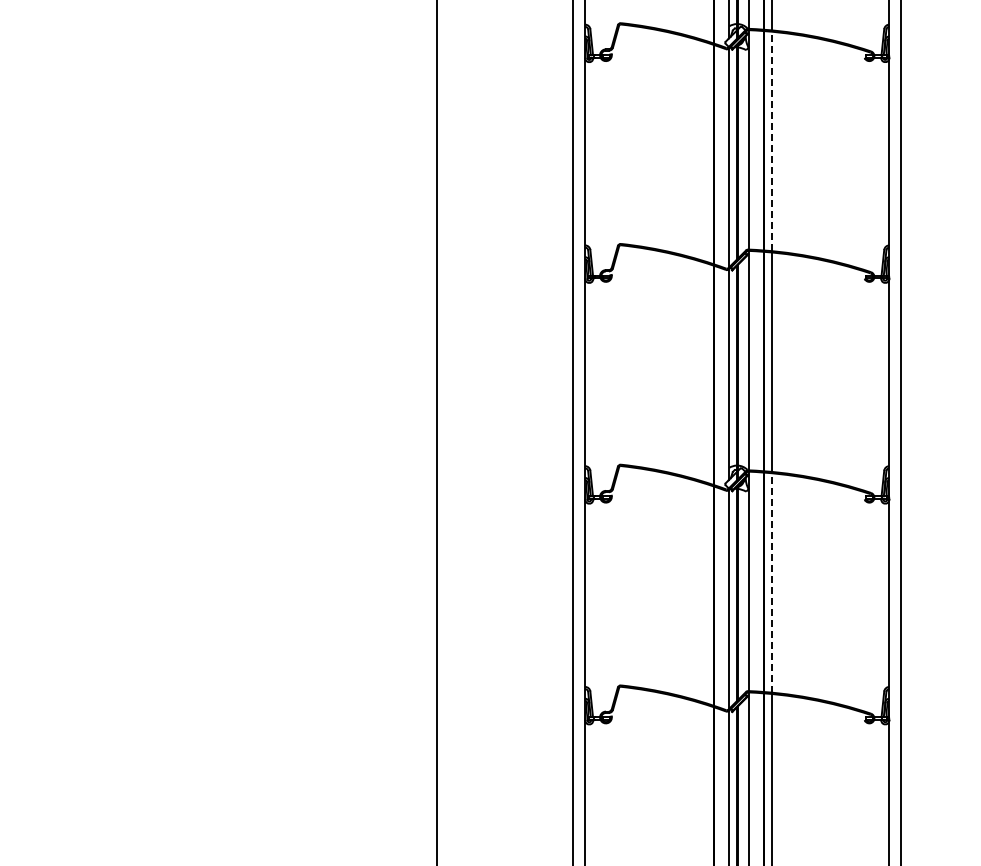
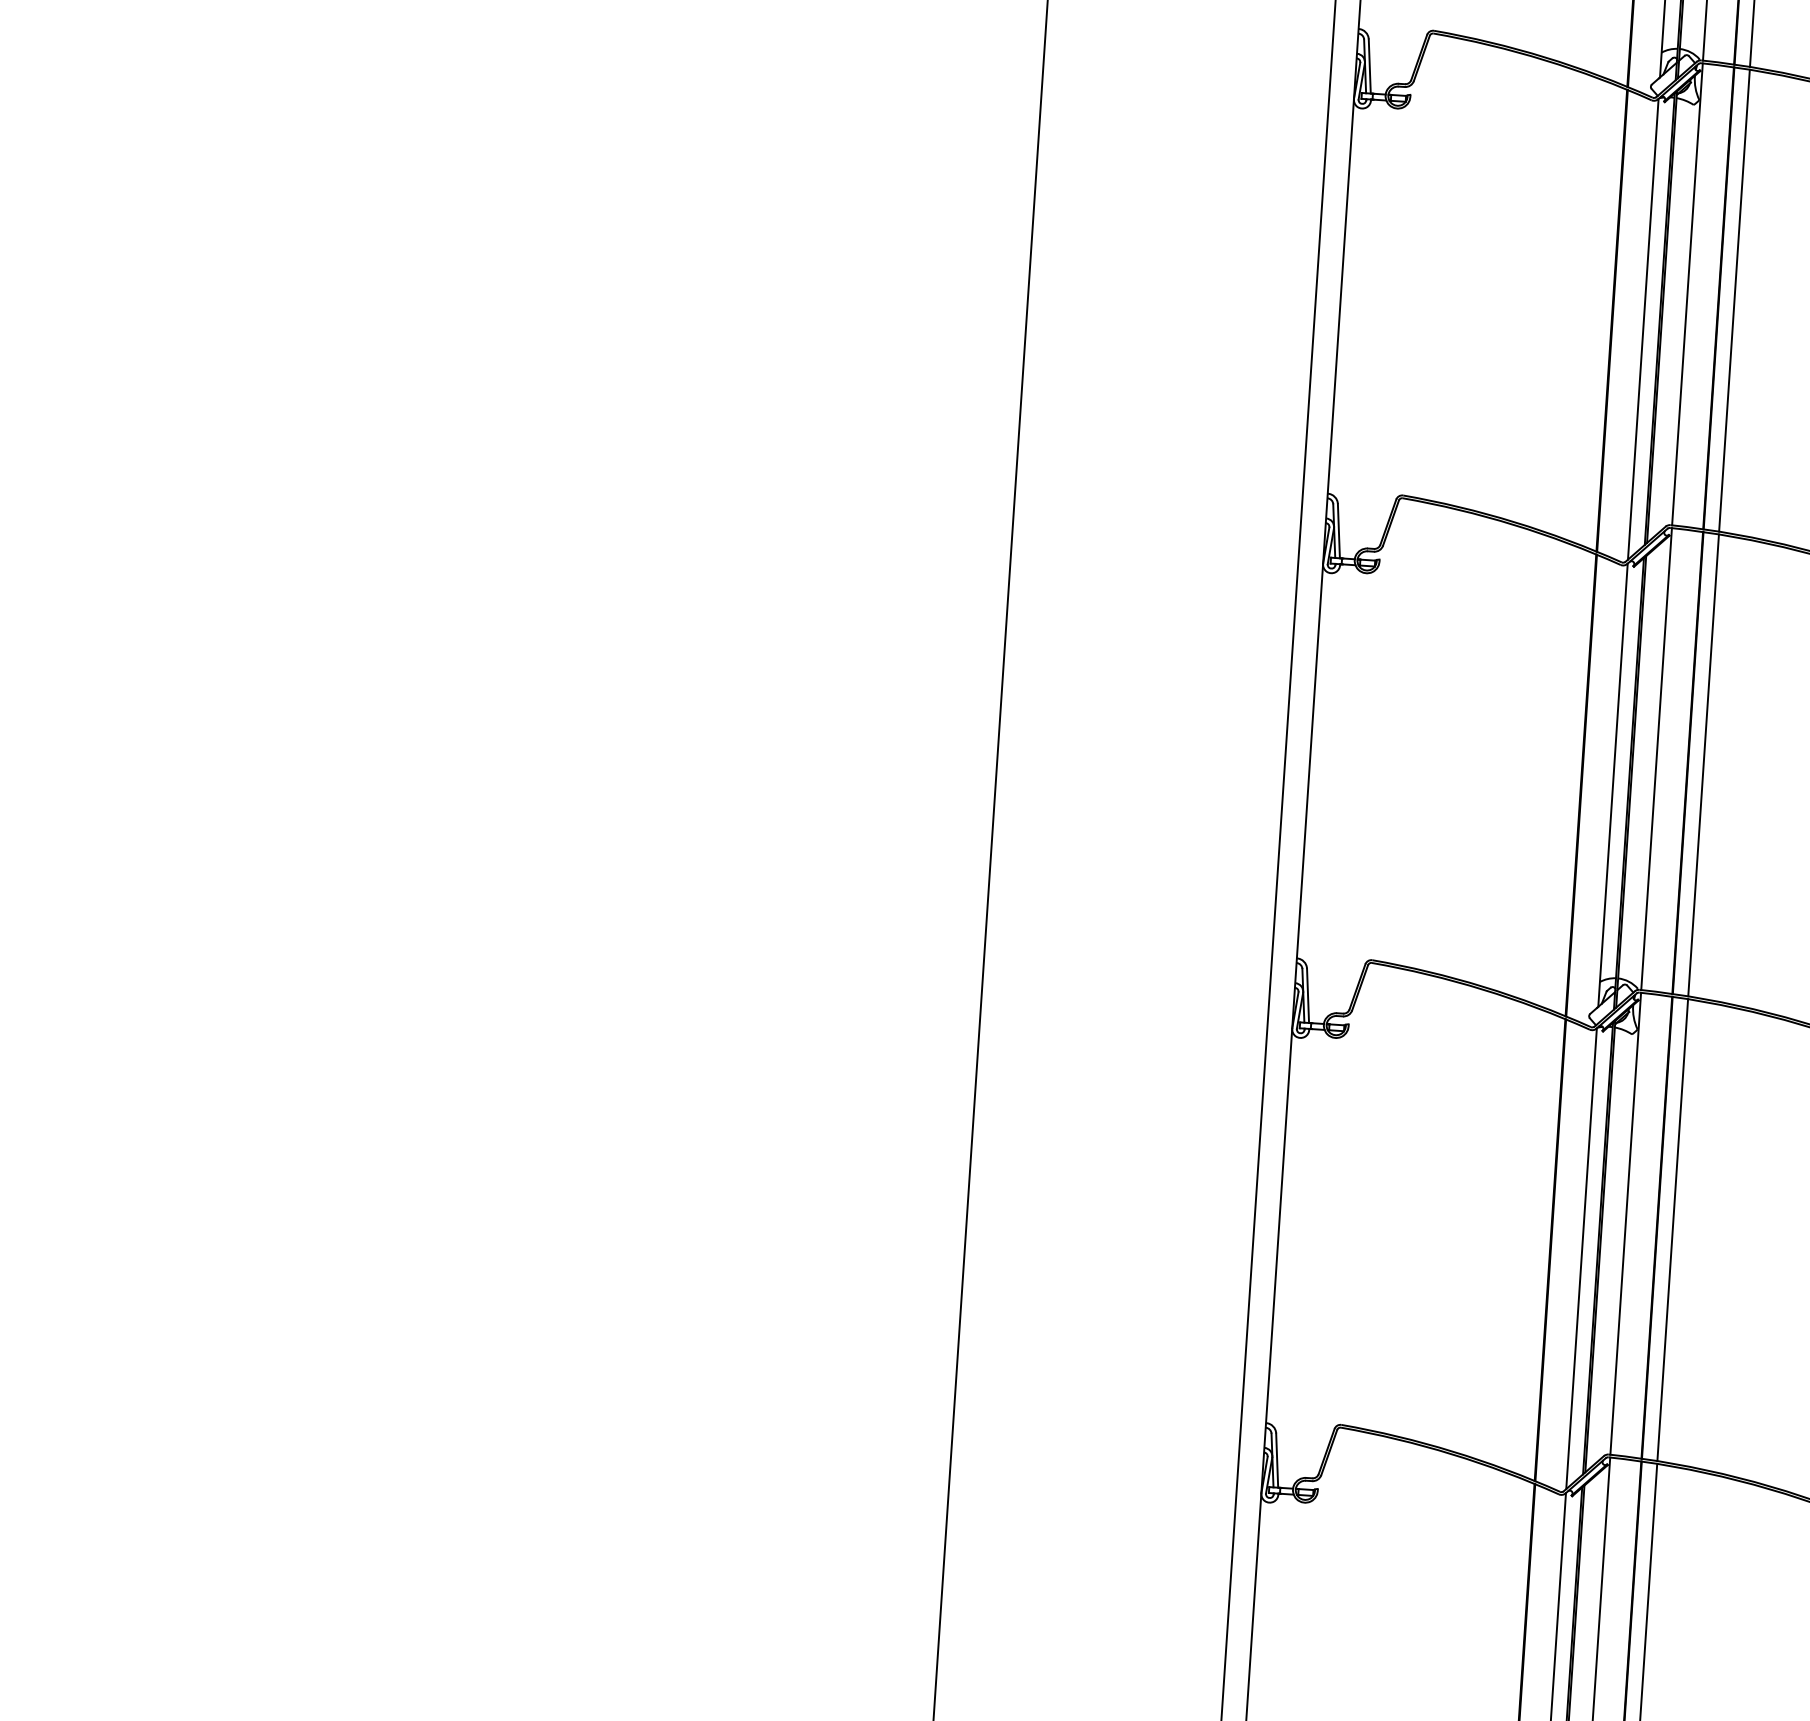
line: (771, 141) -> (1734, 300), dashed -> solid
line: (771, 582) -> (1672, 1229), dashed -> solid

